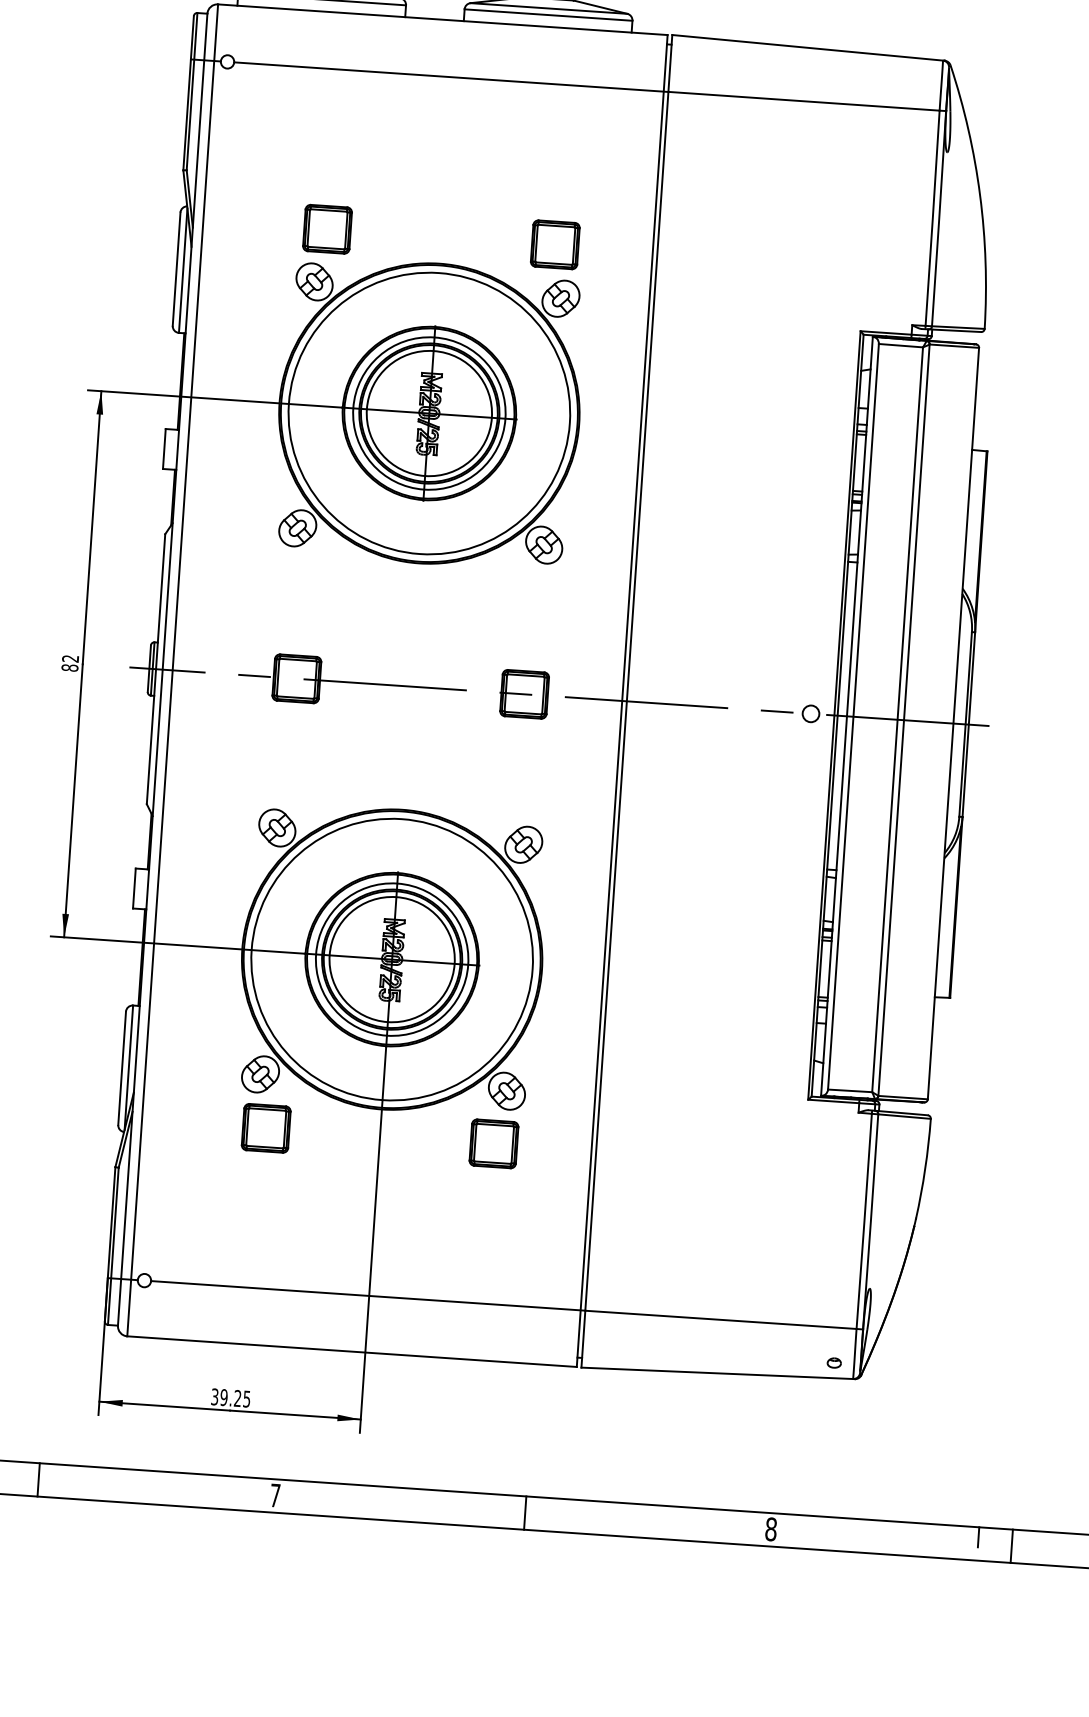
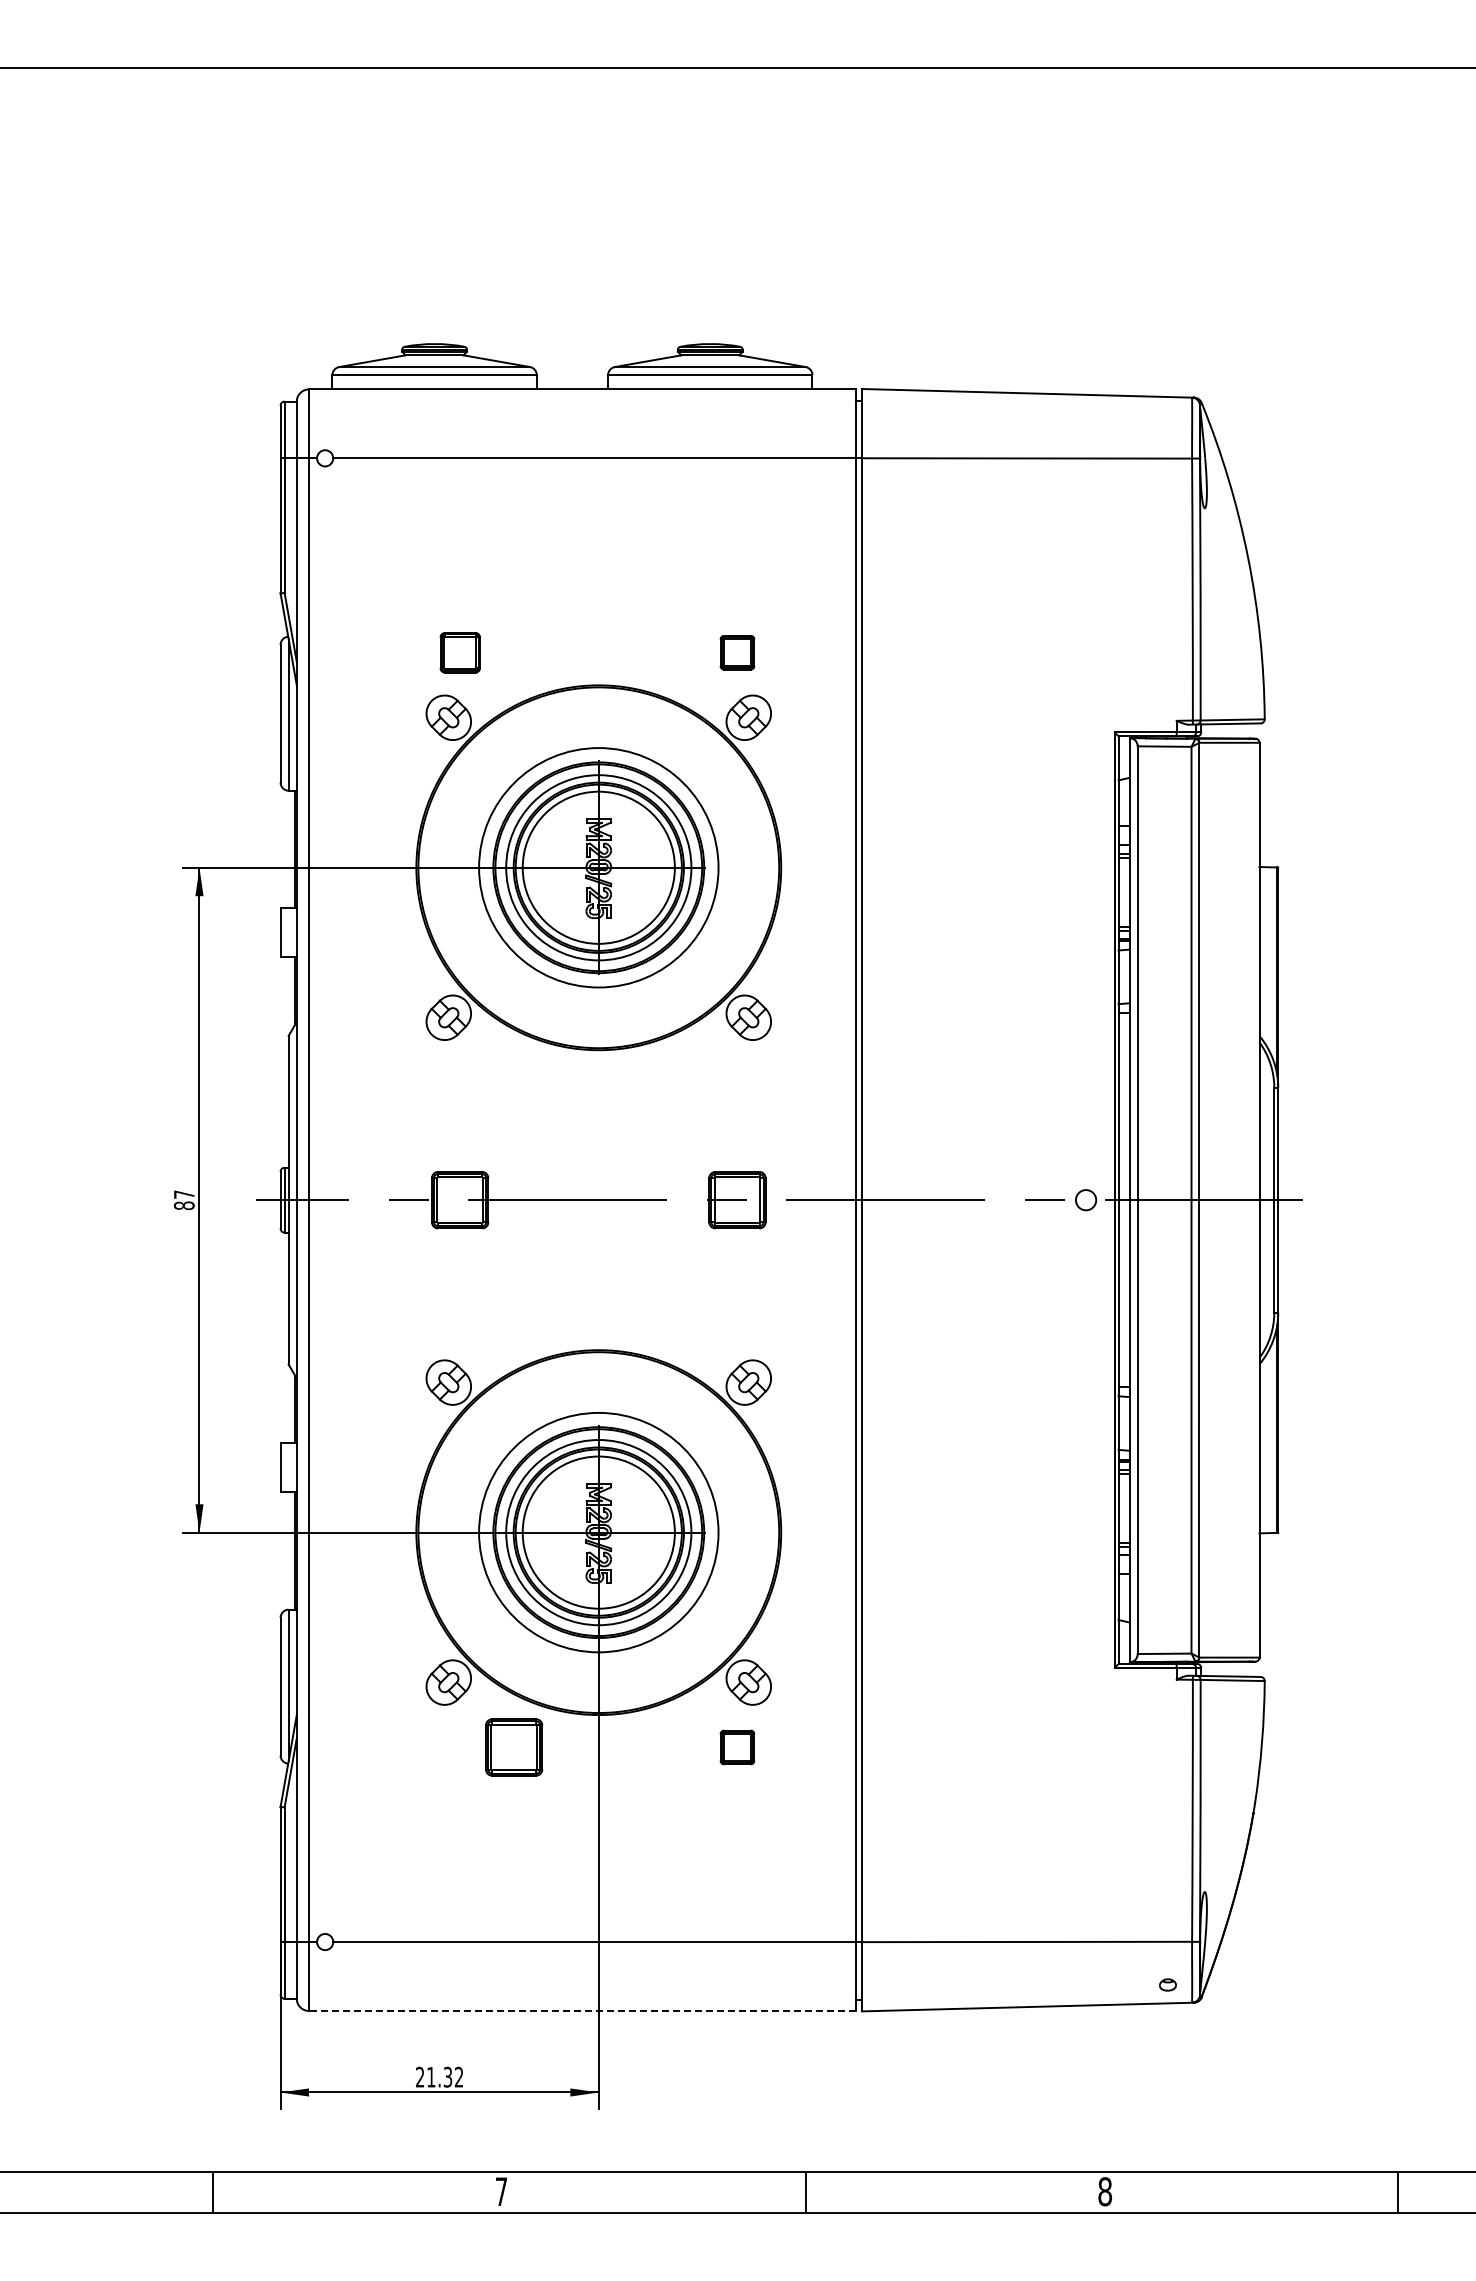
part: (327, 228) -> (460, 652), size x0.7
part: (555, 244) -> (737, 652), size x0.6
circle: (429, 413) -> (598, 867), size x0.7
text: (69, 658) -> (183, 1194), 82 -> 87
circle: (391, 959) -> (598, 1532), size x0.7
part: (266, 1128) -> (514, 1747), moved
part: (494, 1143) -> (737, 1747), size x0.6
line: (352, 1351) -> (582, 2010), solid -> dashed
text: (230, 1397) -> (439, 2076), 39.25 -> 21.32
line: (978, 1537) -> (1357, 2184), removed

